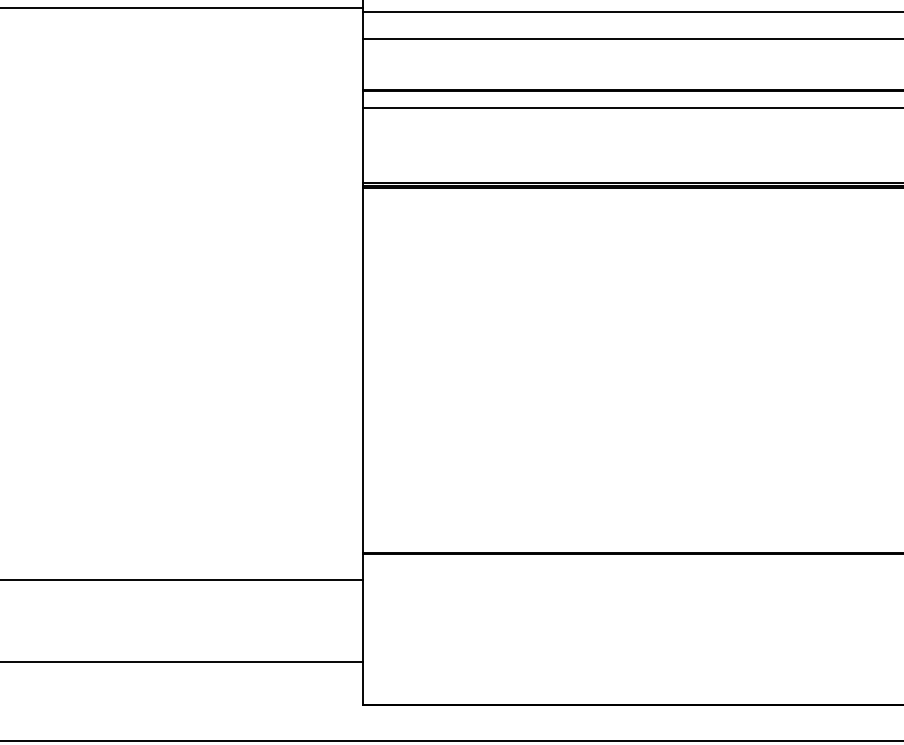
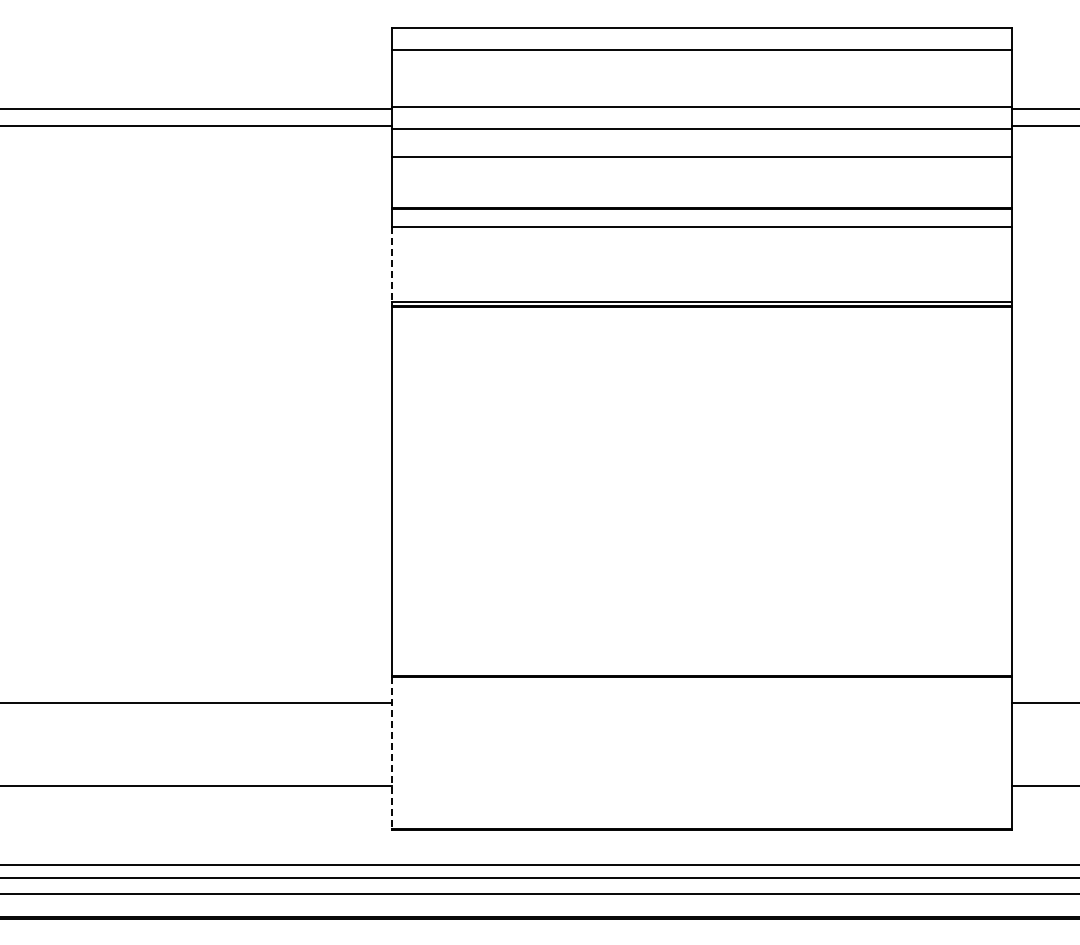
line: (362, 145) -> (391, 264), solid -> dashed
line: (362, 629) -> (391, 753), solid -> dashed

